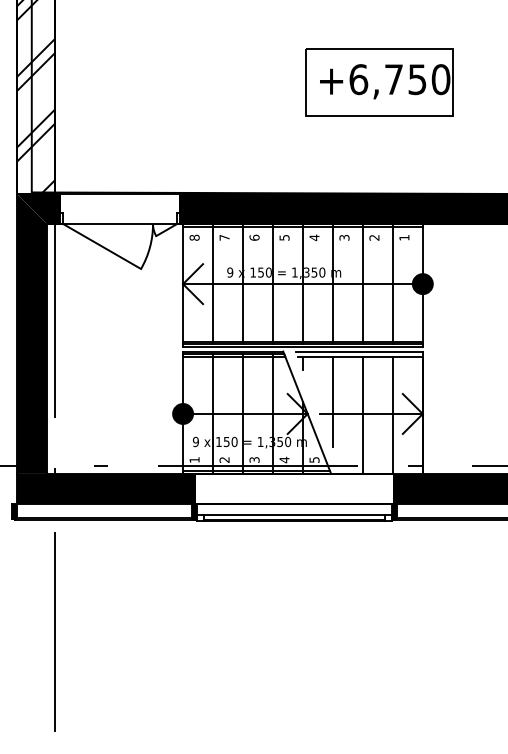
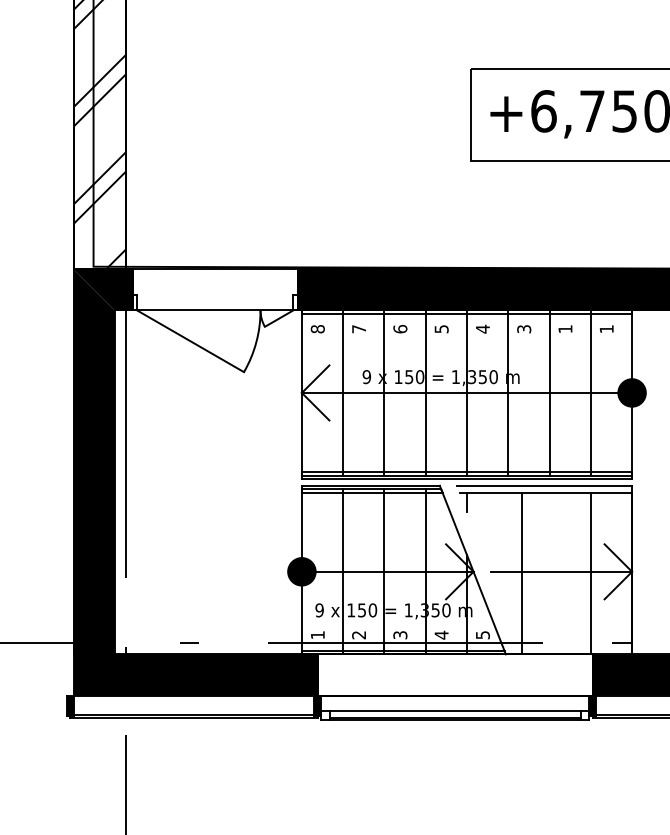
text: (374, 237) -> (565, 328), 2 -> 1
line: (332, 401) -> (507, 554), removed
line: (362, 414) -> (521, 572), moved

